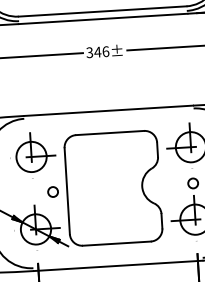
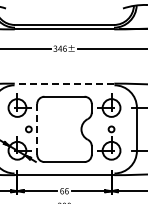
line: (108, 110) -> (64, 83), solid -> dashed
line: (67, 191) -> (37, 129), solid -> dashed

